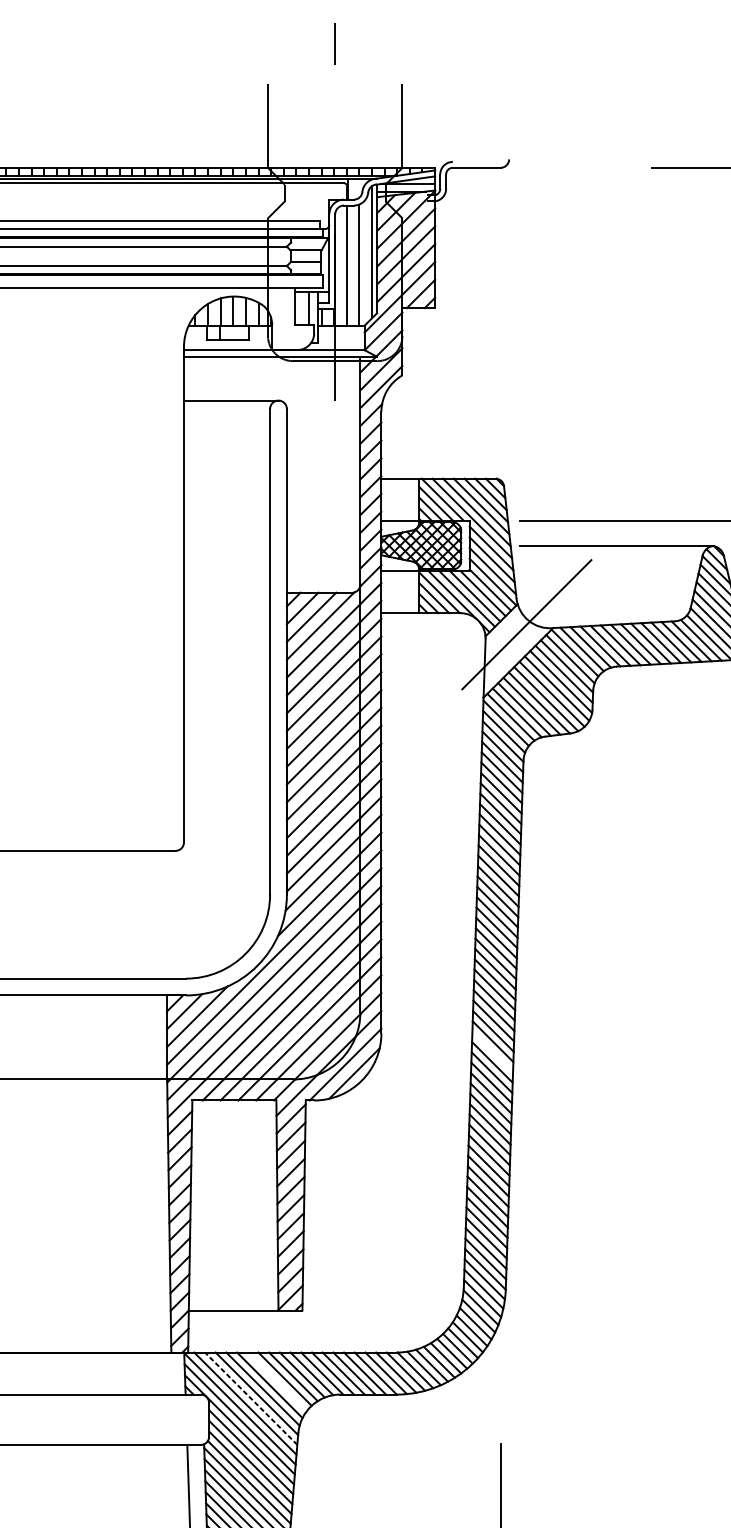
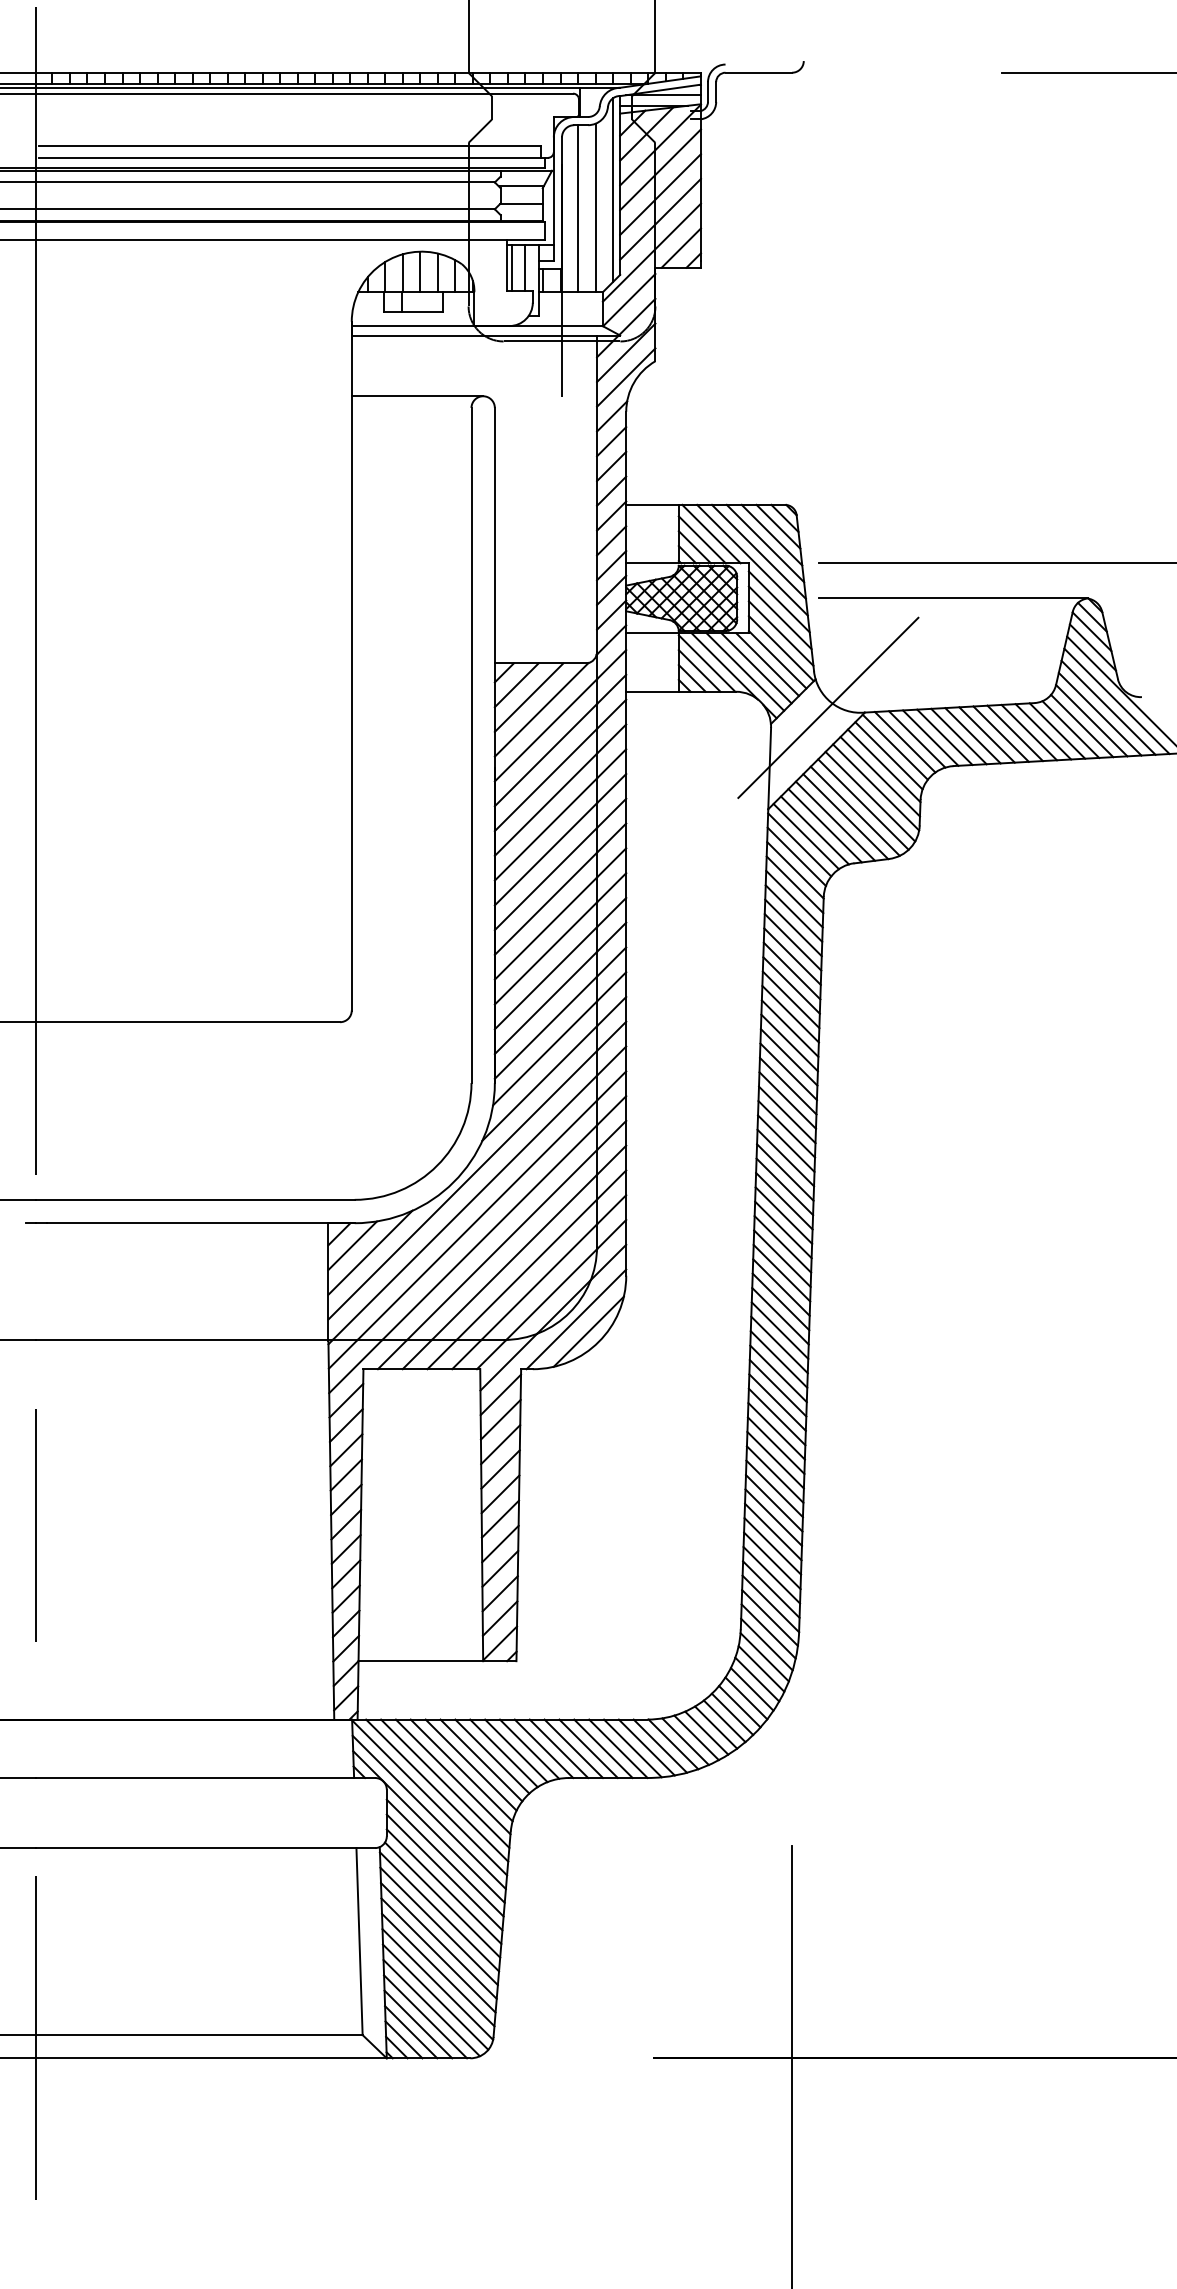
line: (299, 308) -> (512, 268), added
line: (492, 1051) -> (780, 1301), added
line: (277, 1381) -> (481, 1760), added
line: (251, 1398) -> (445, 1783), dashed -> solid

